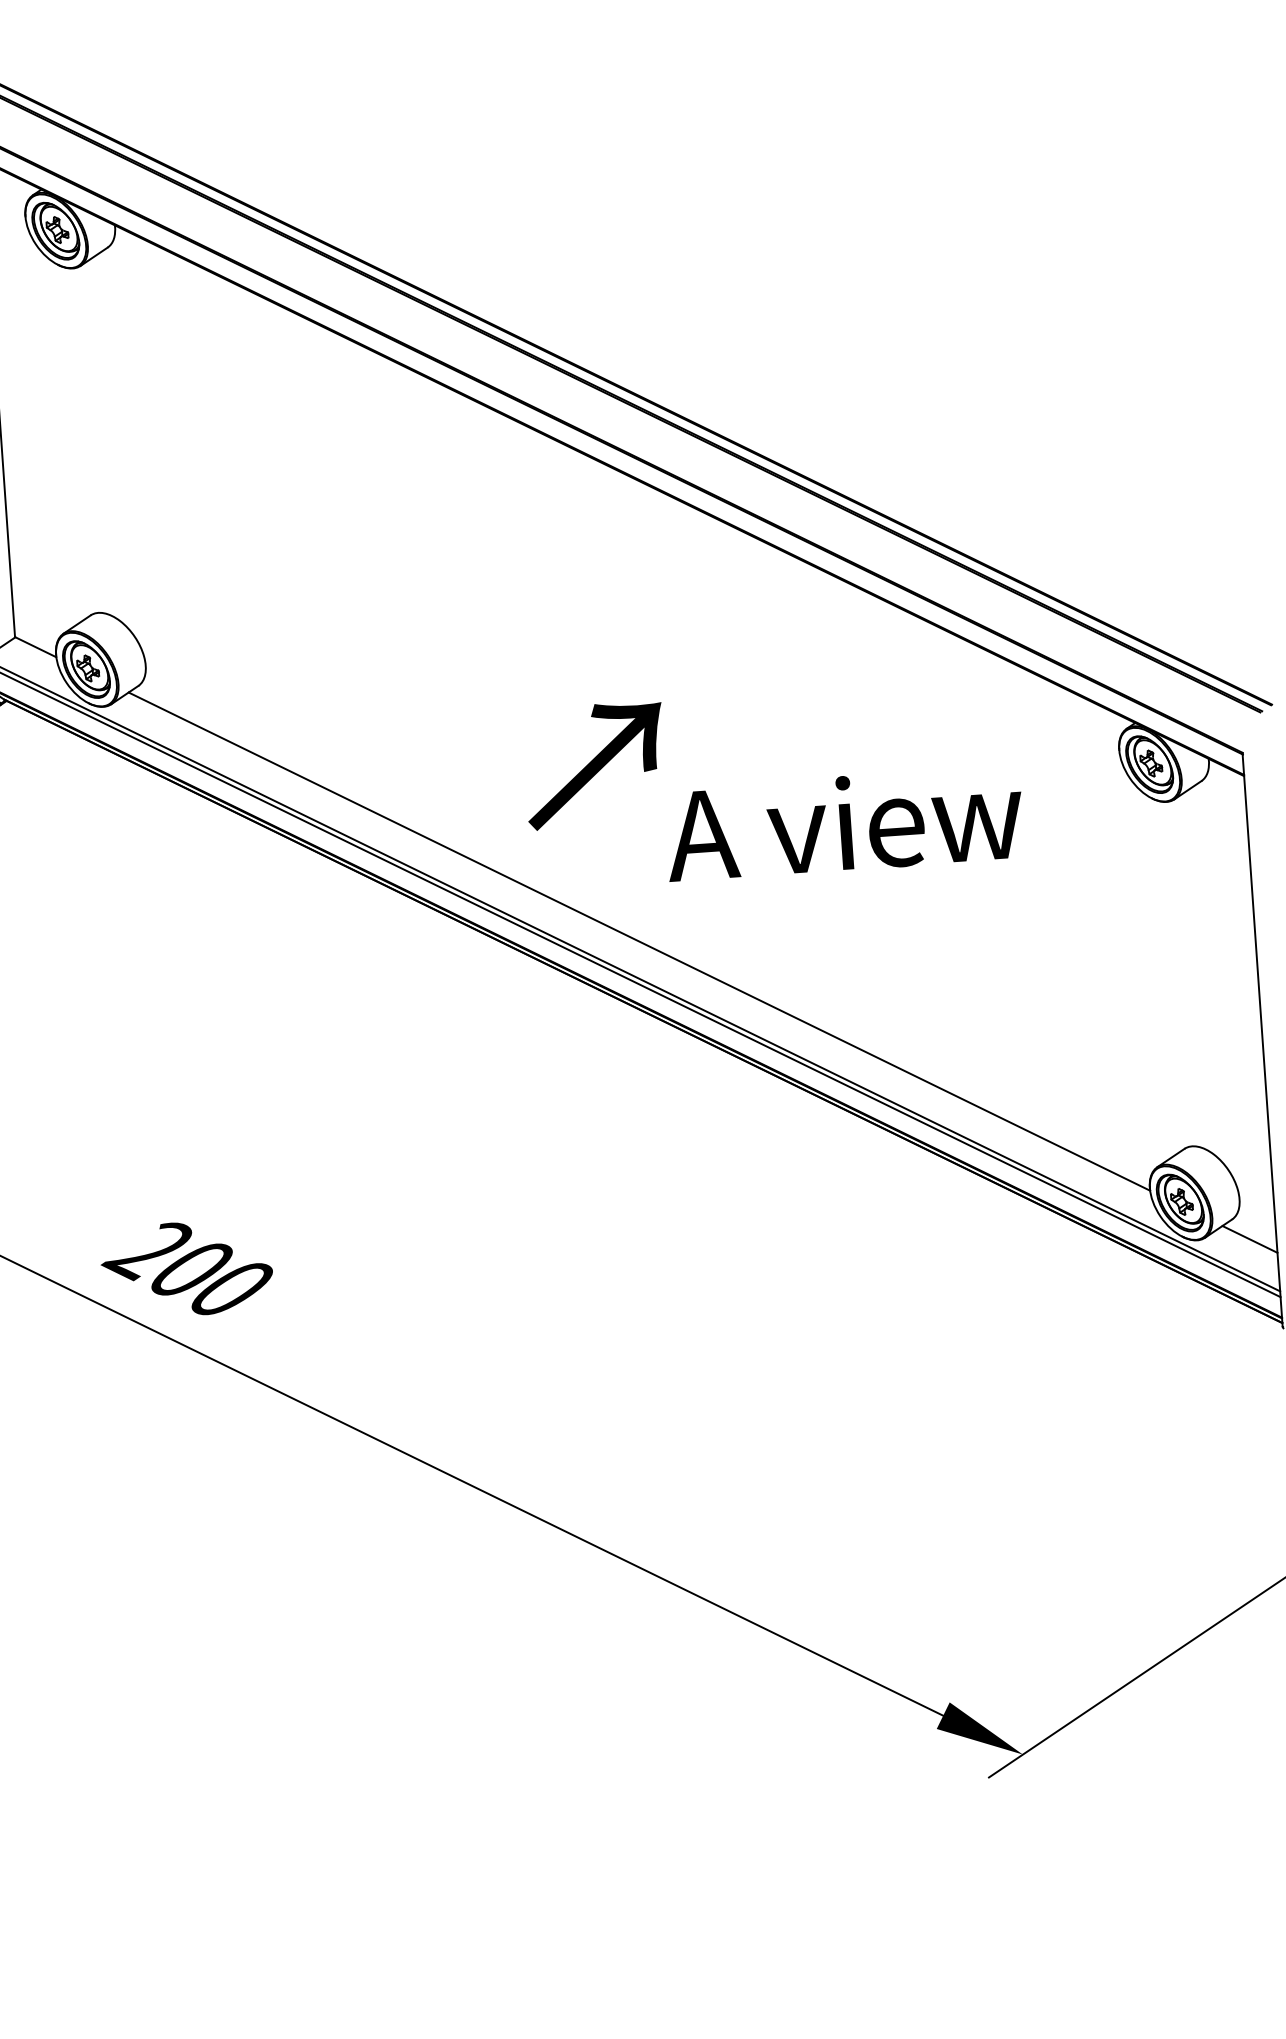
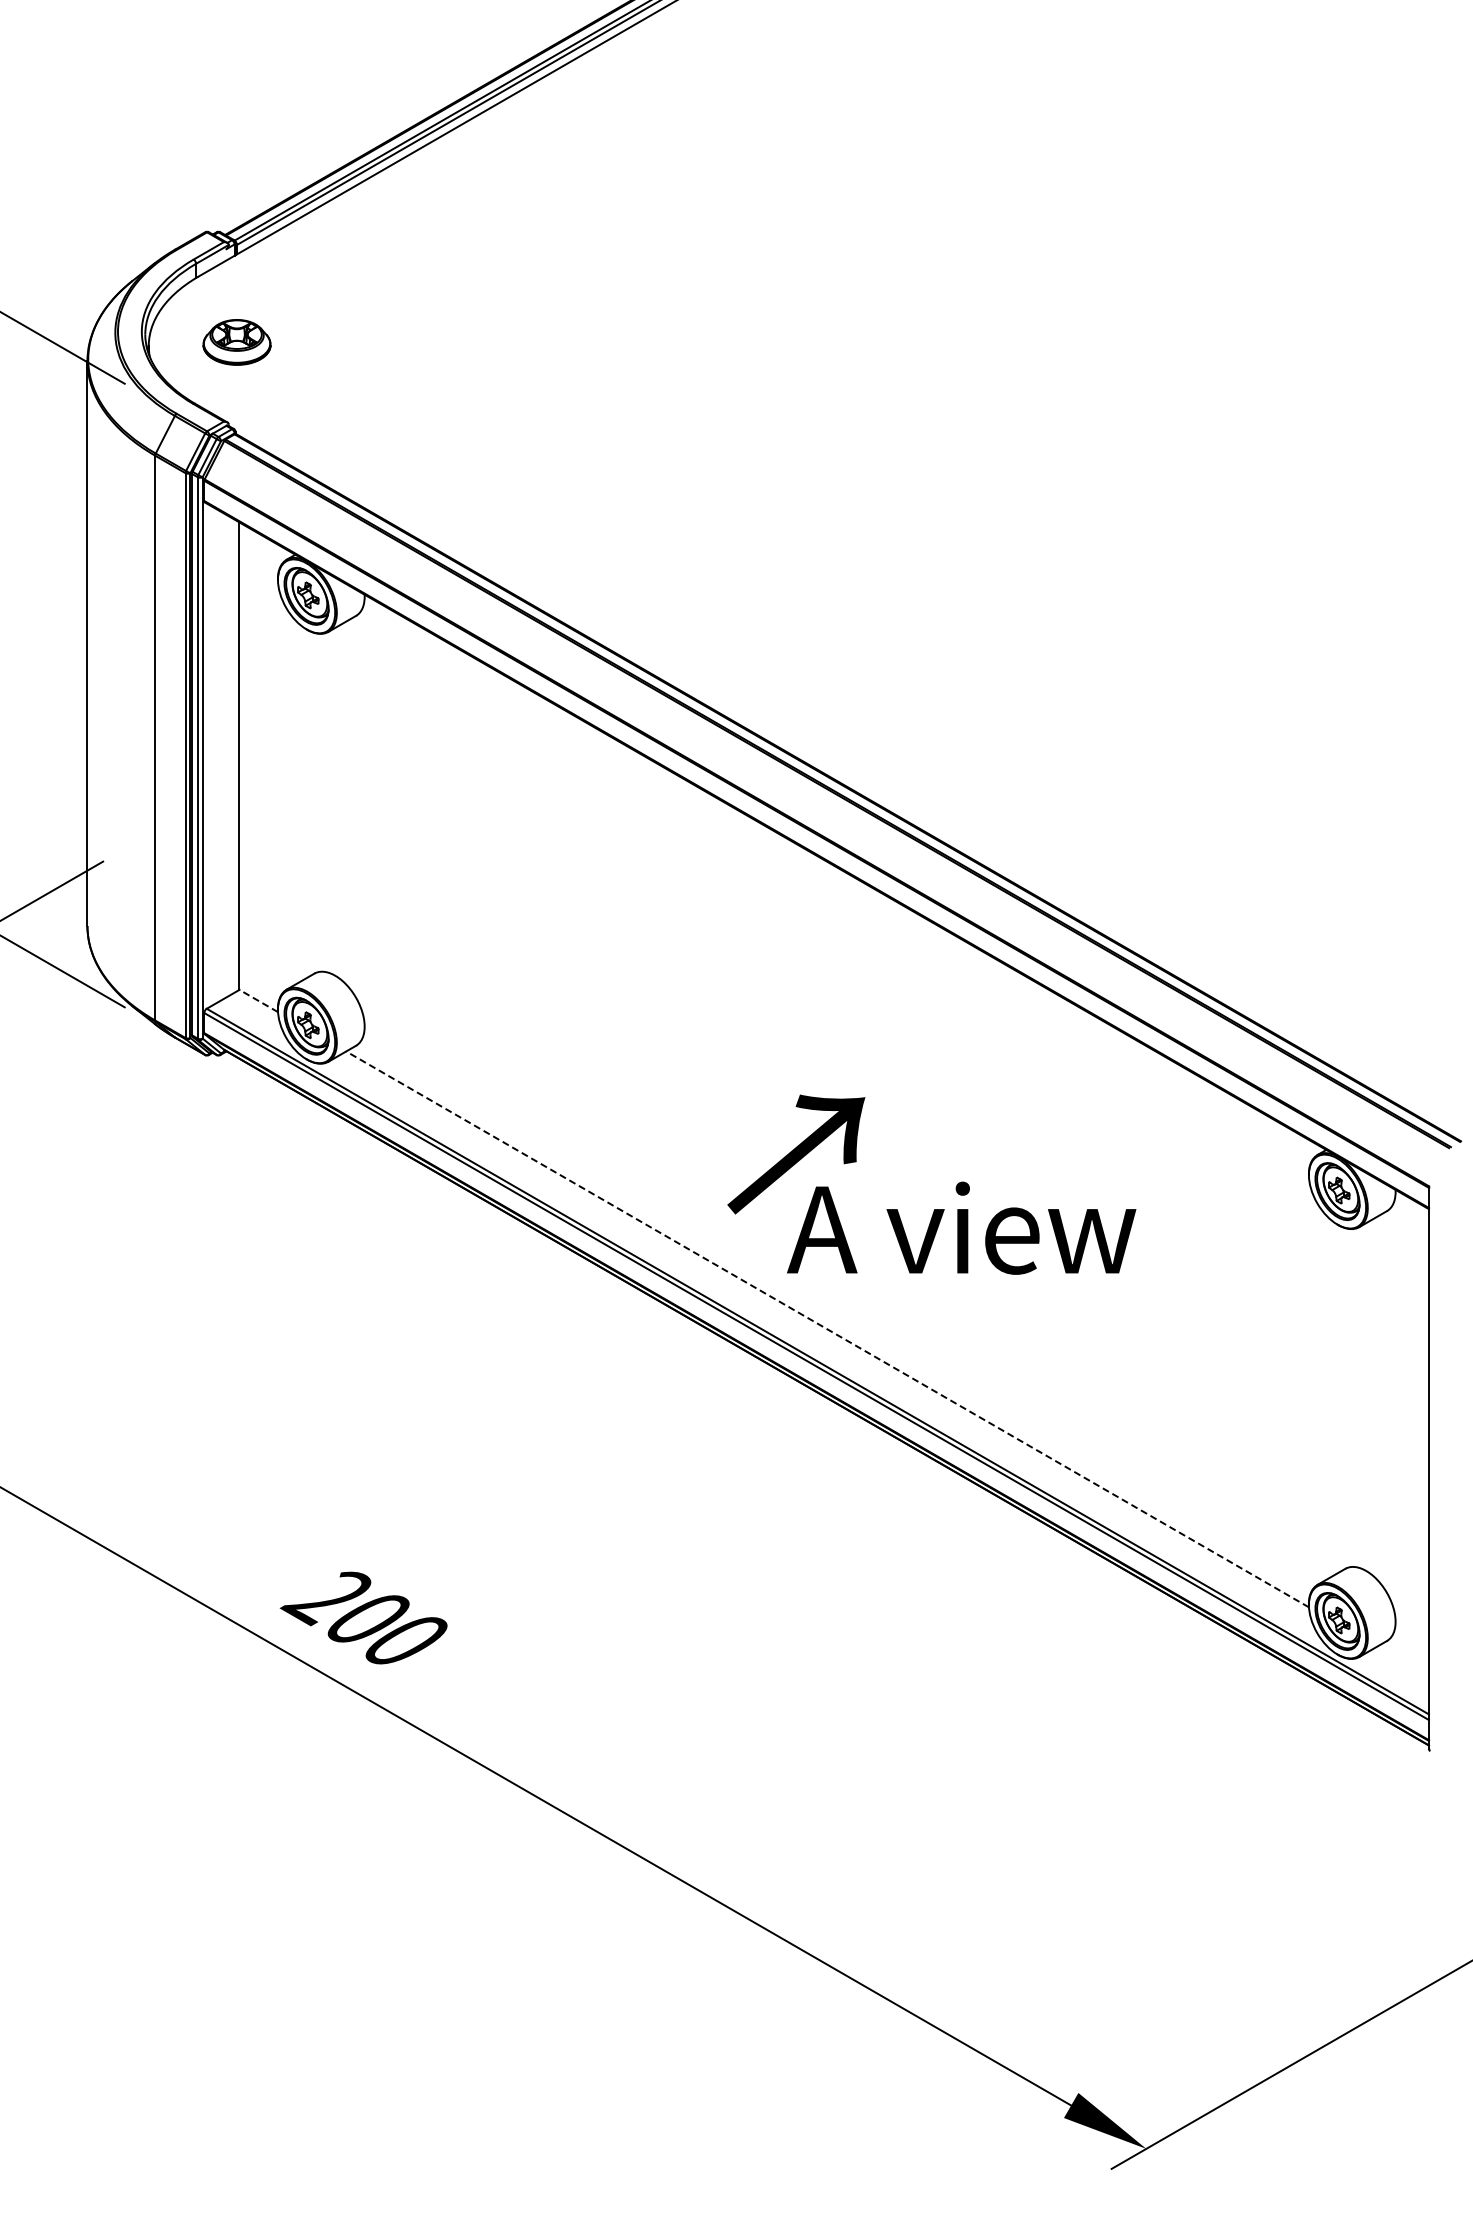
line: (35, 646) -> (258, 1000), solid -> dashed
text: (844, 822) -> (961, 1227), moved
line: (639, 941) -> (827, 1329), solid -> dashed
line: (1249, 1239) -> (1402, 1661), removed

